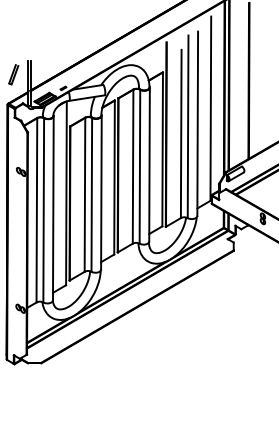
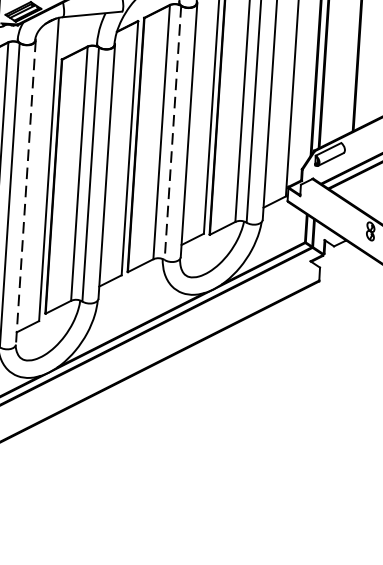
line: (139, 166) -> (172, 132), solid -> dashed
line: (53, 208) -> (26, 193), solid -> dashed

